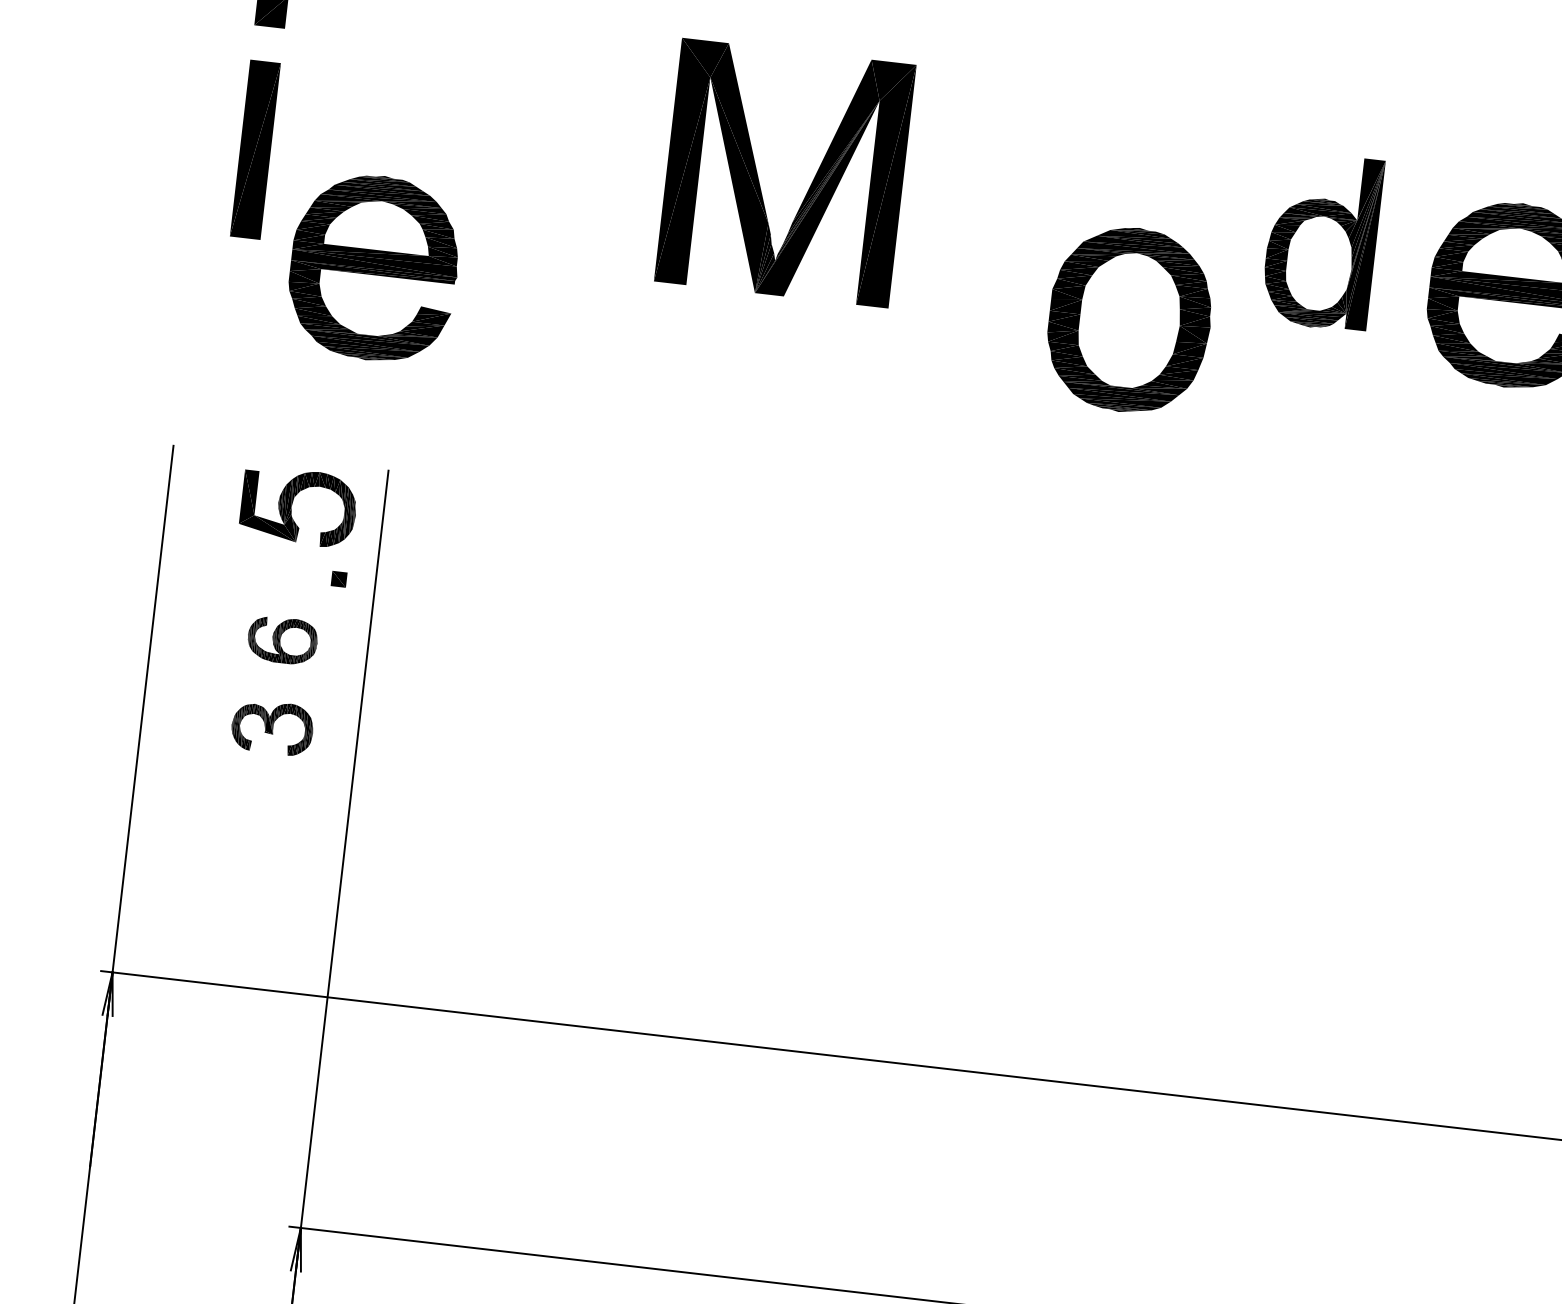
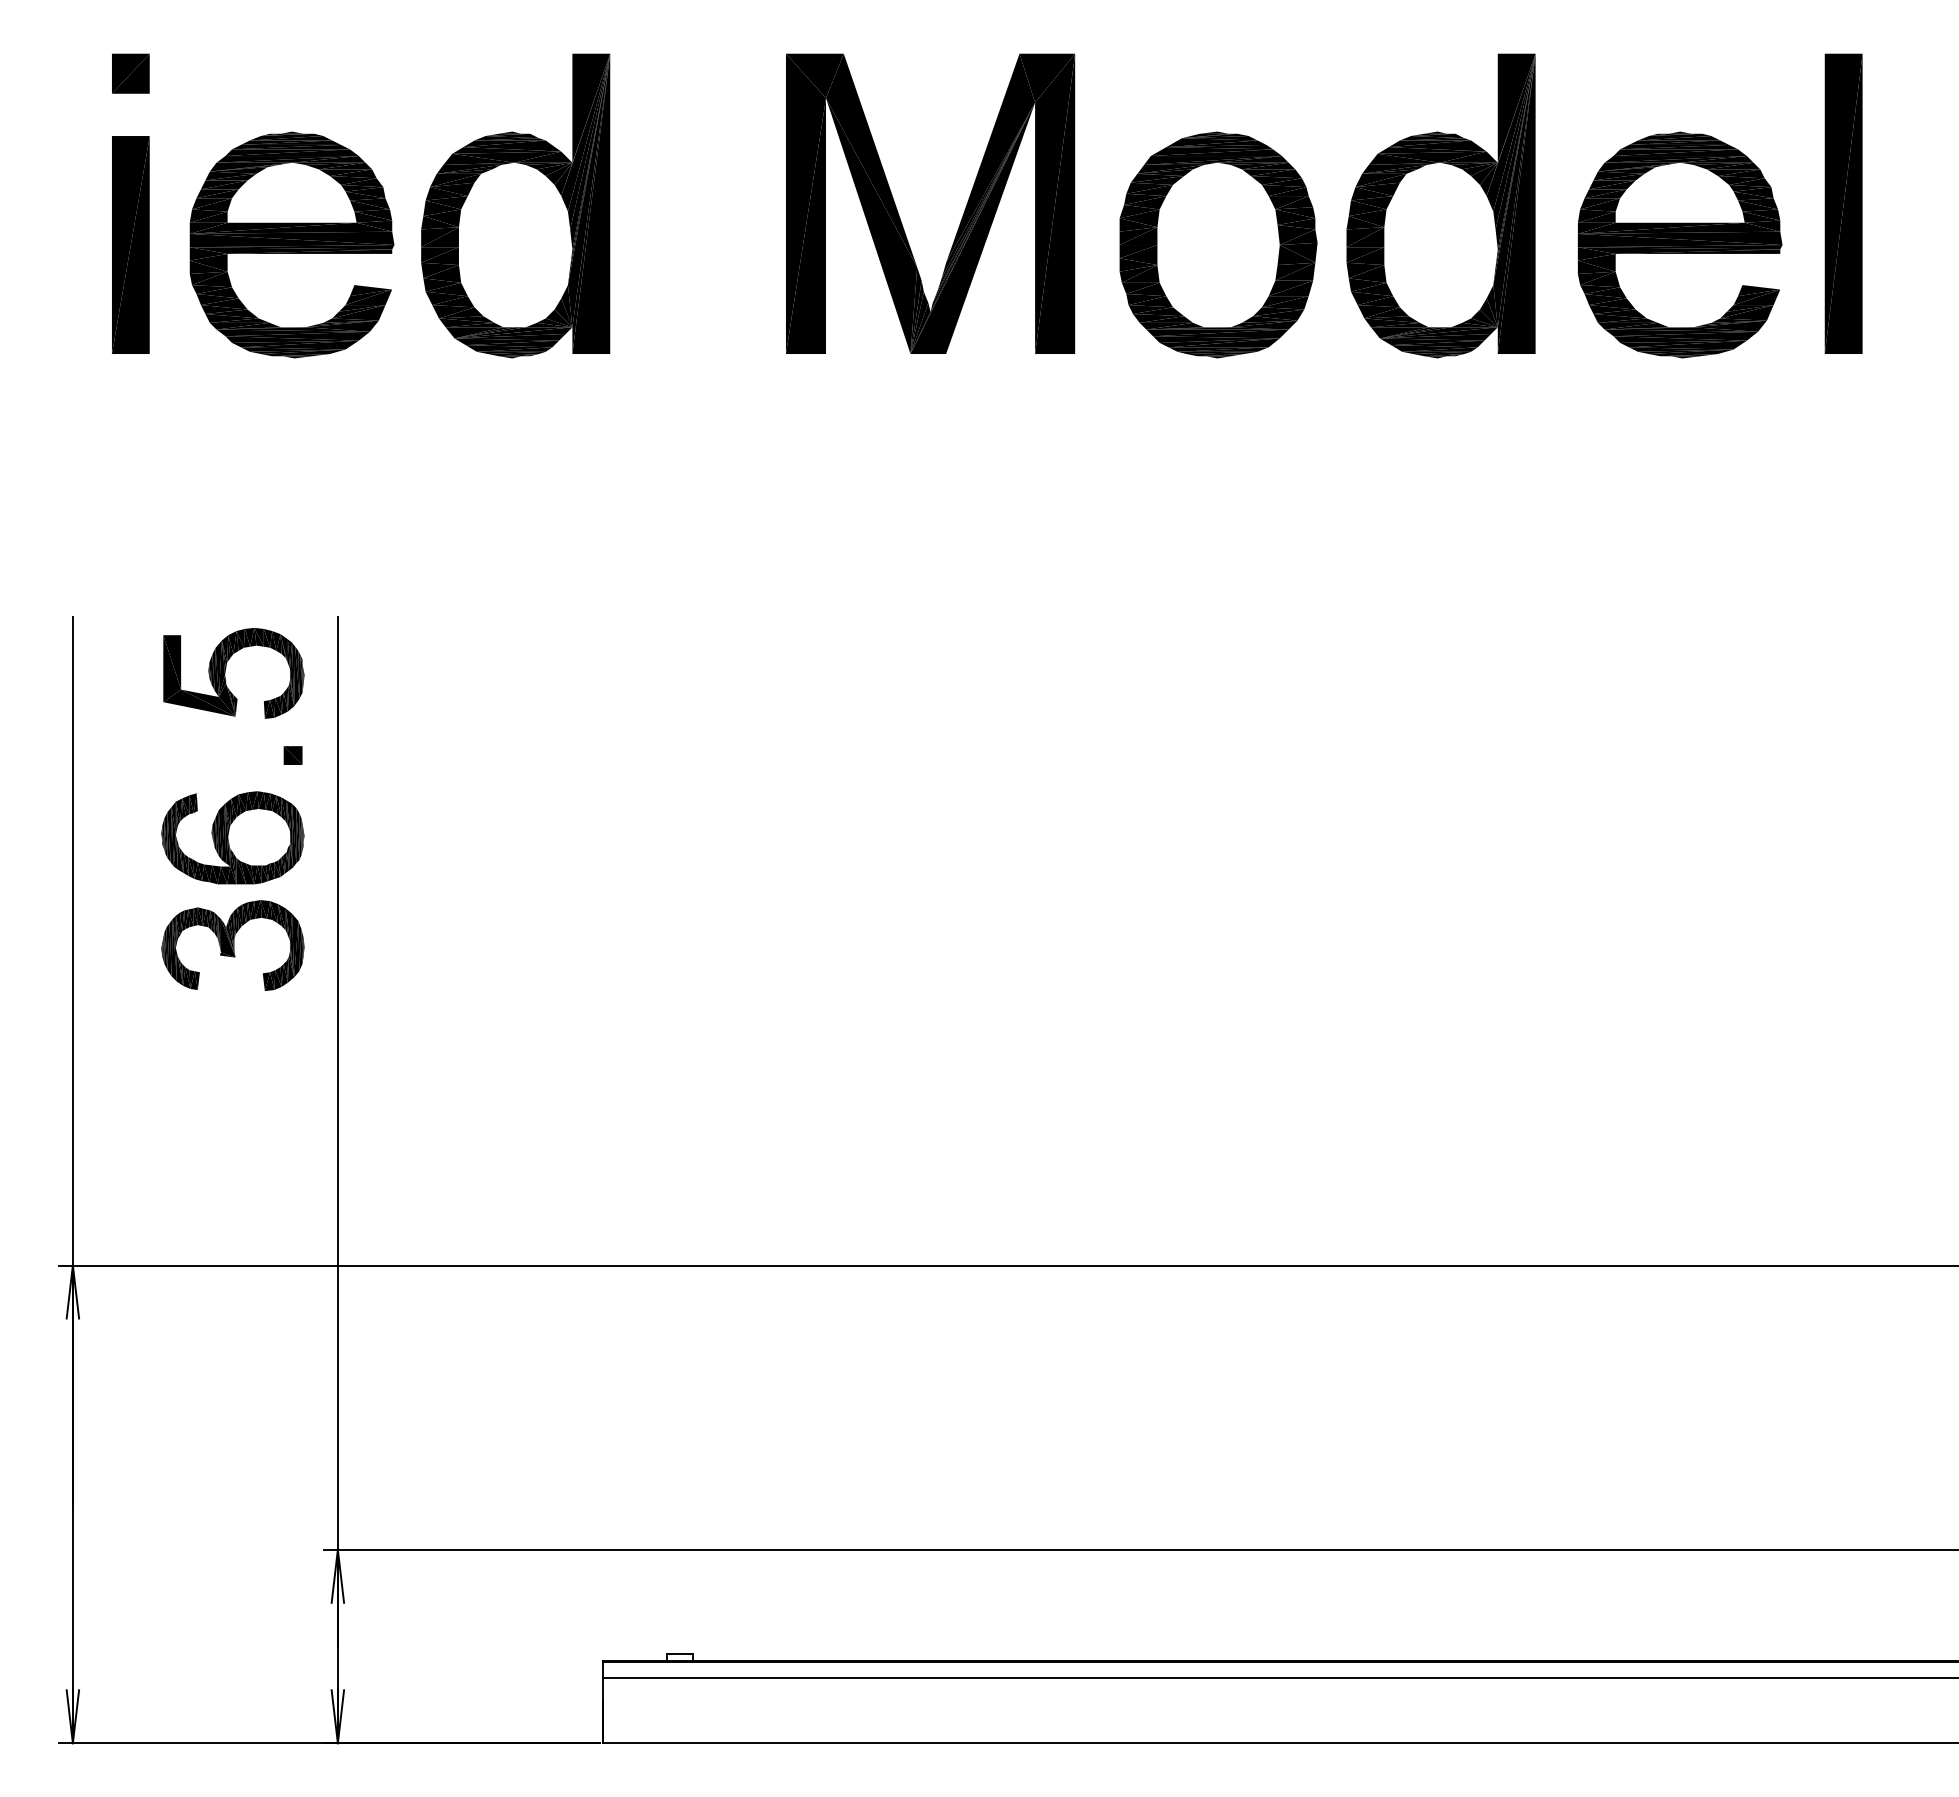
part: (571, 153) -> (515, 205), added
part: (758, 177) -> (898, 212), moved
part: (1321, 240) -> (1440, 205), size x1.43
part: (373, 267) -> (291, 244), moved
part: (1130, 319) -> (1218, 244), moved
part: (282, 640) -> (232, 837), size x1.67
part: (272, 727) -> (232, 945), size x1.43

